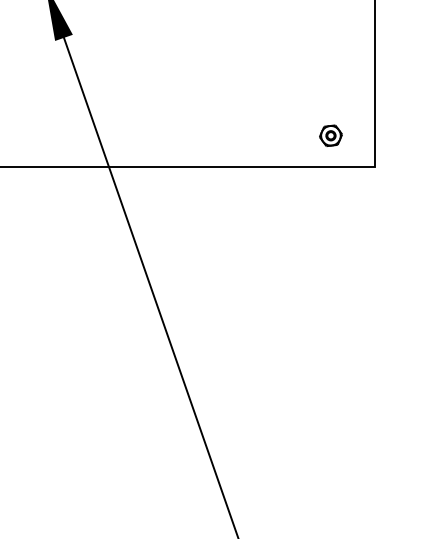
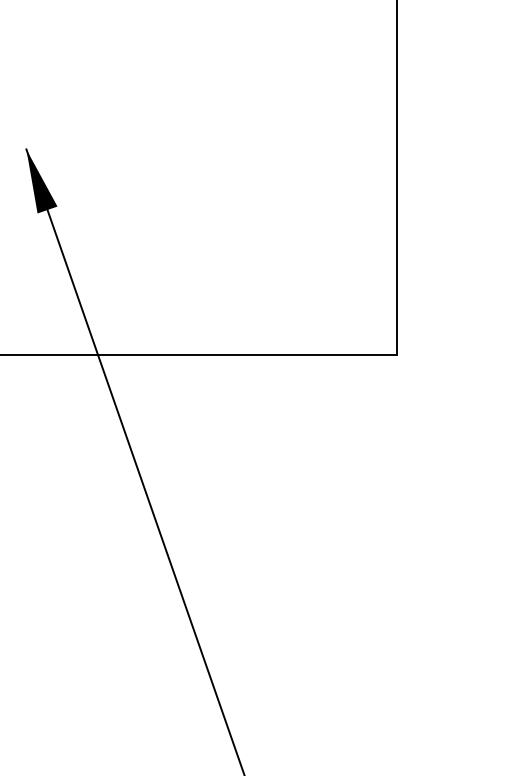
part: (330, 135) -> (347, 319), removed

